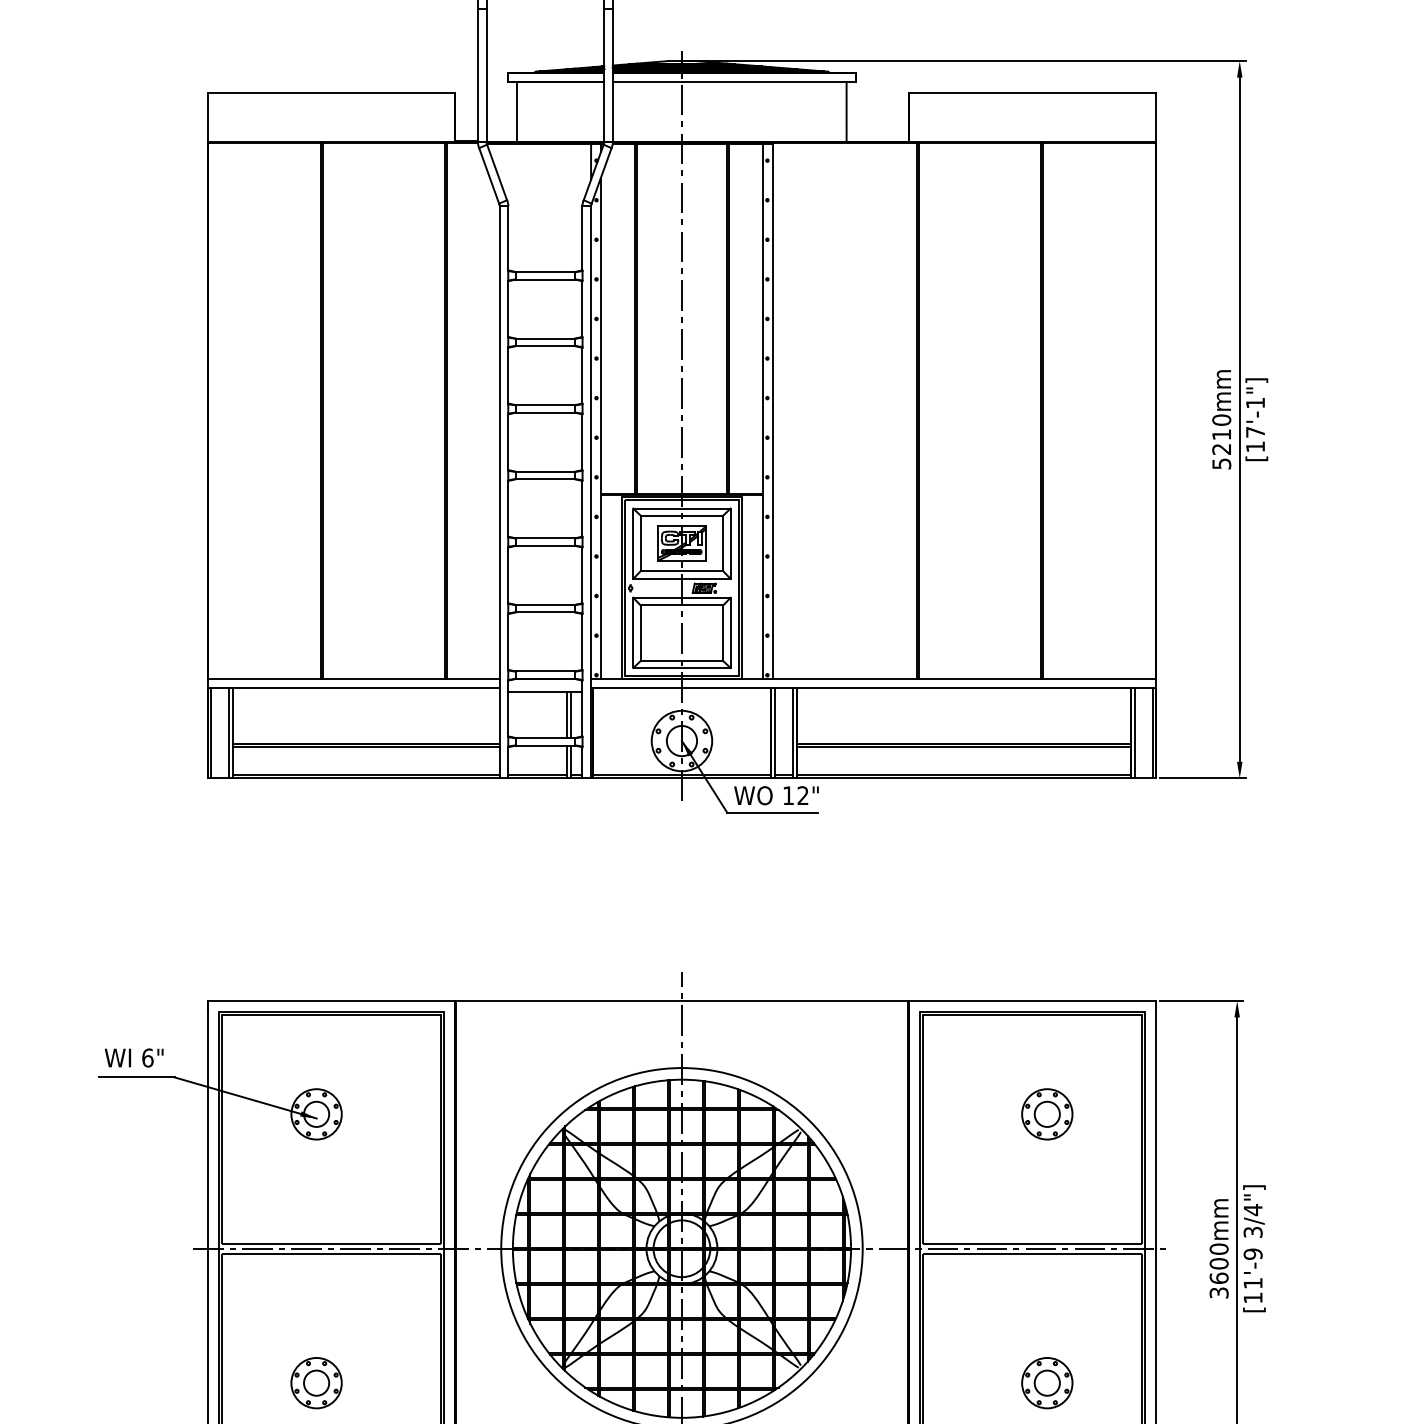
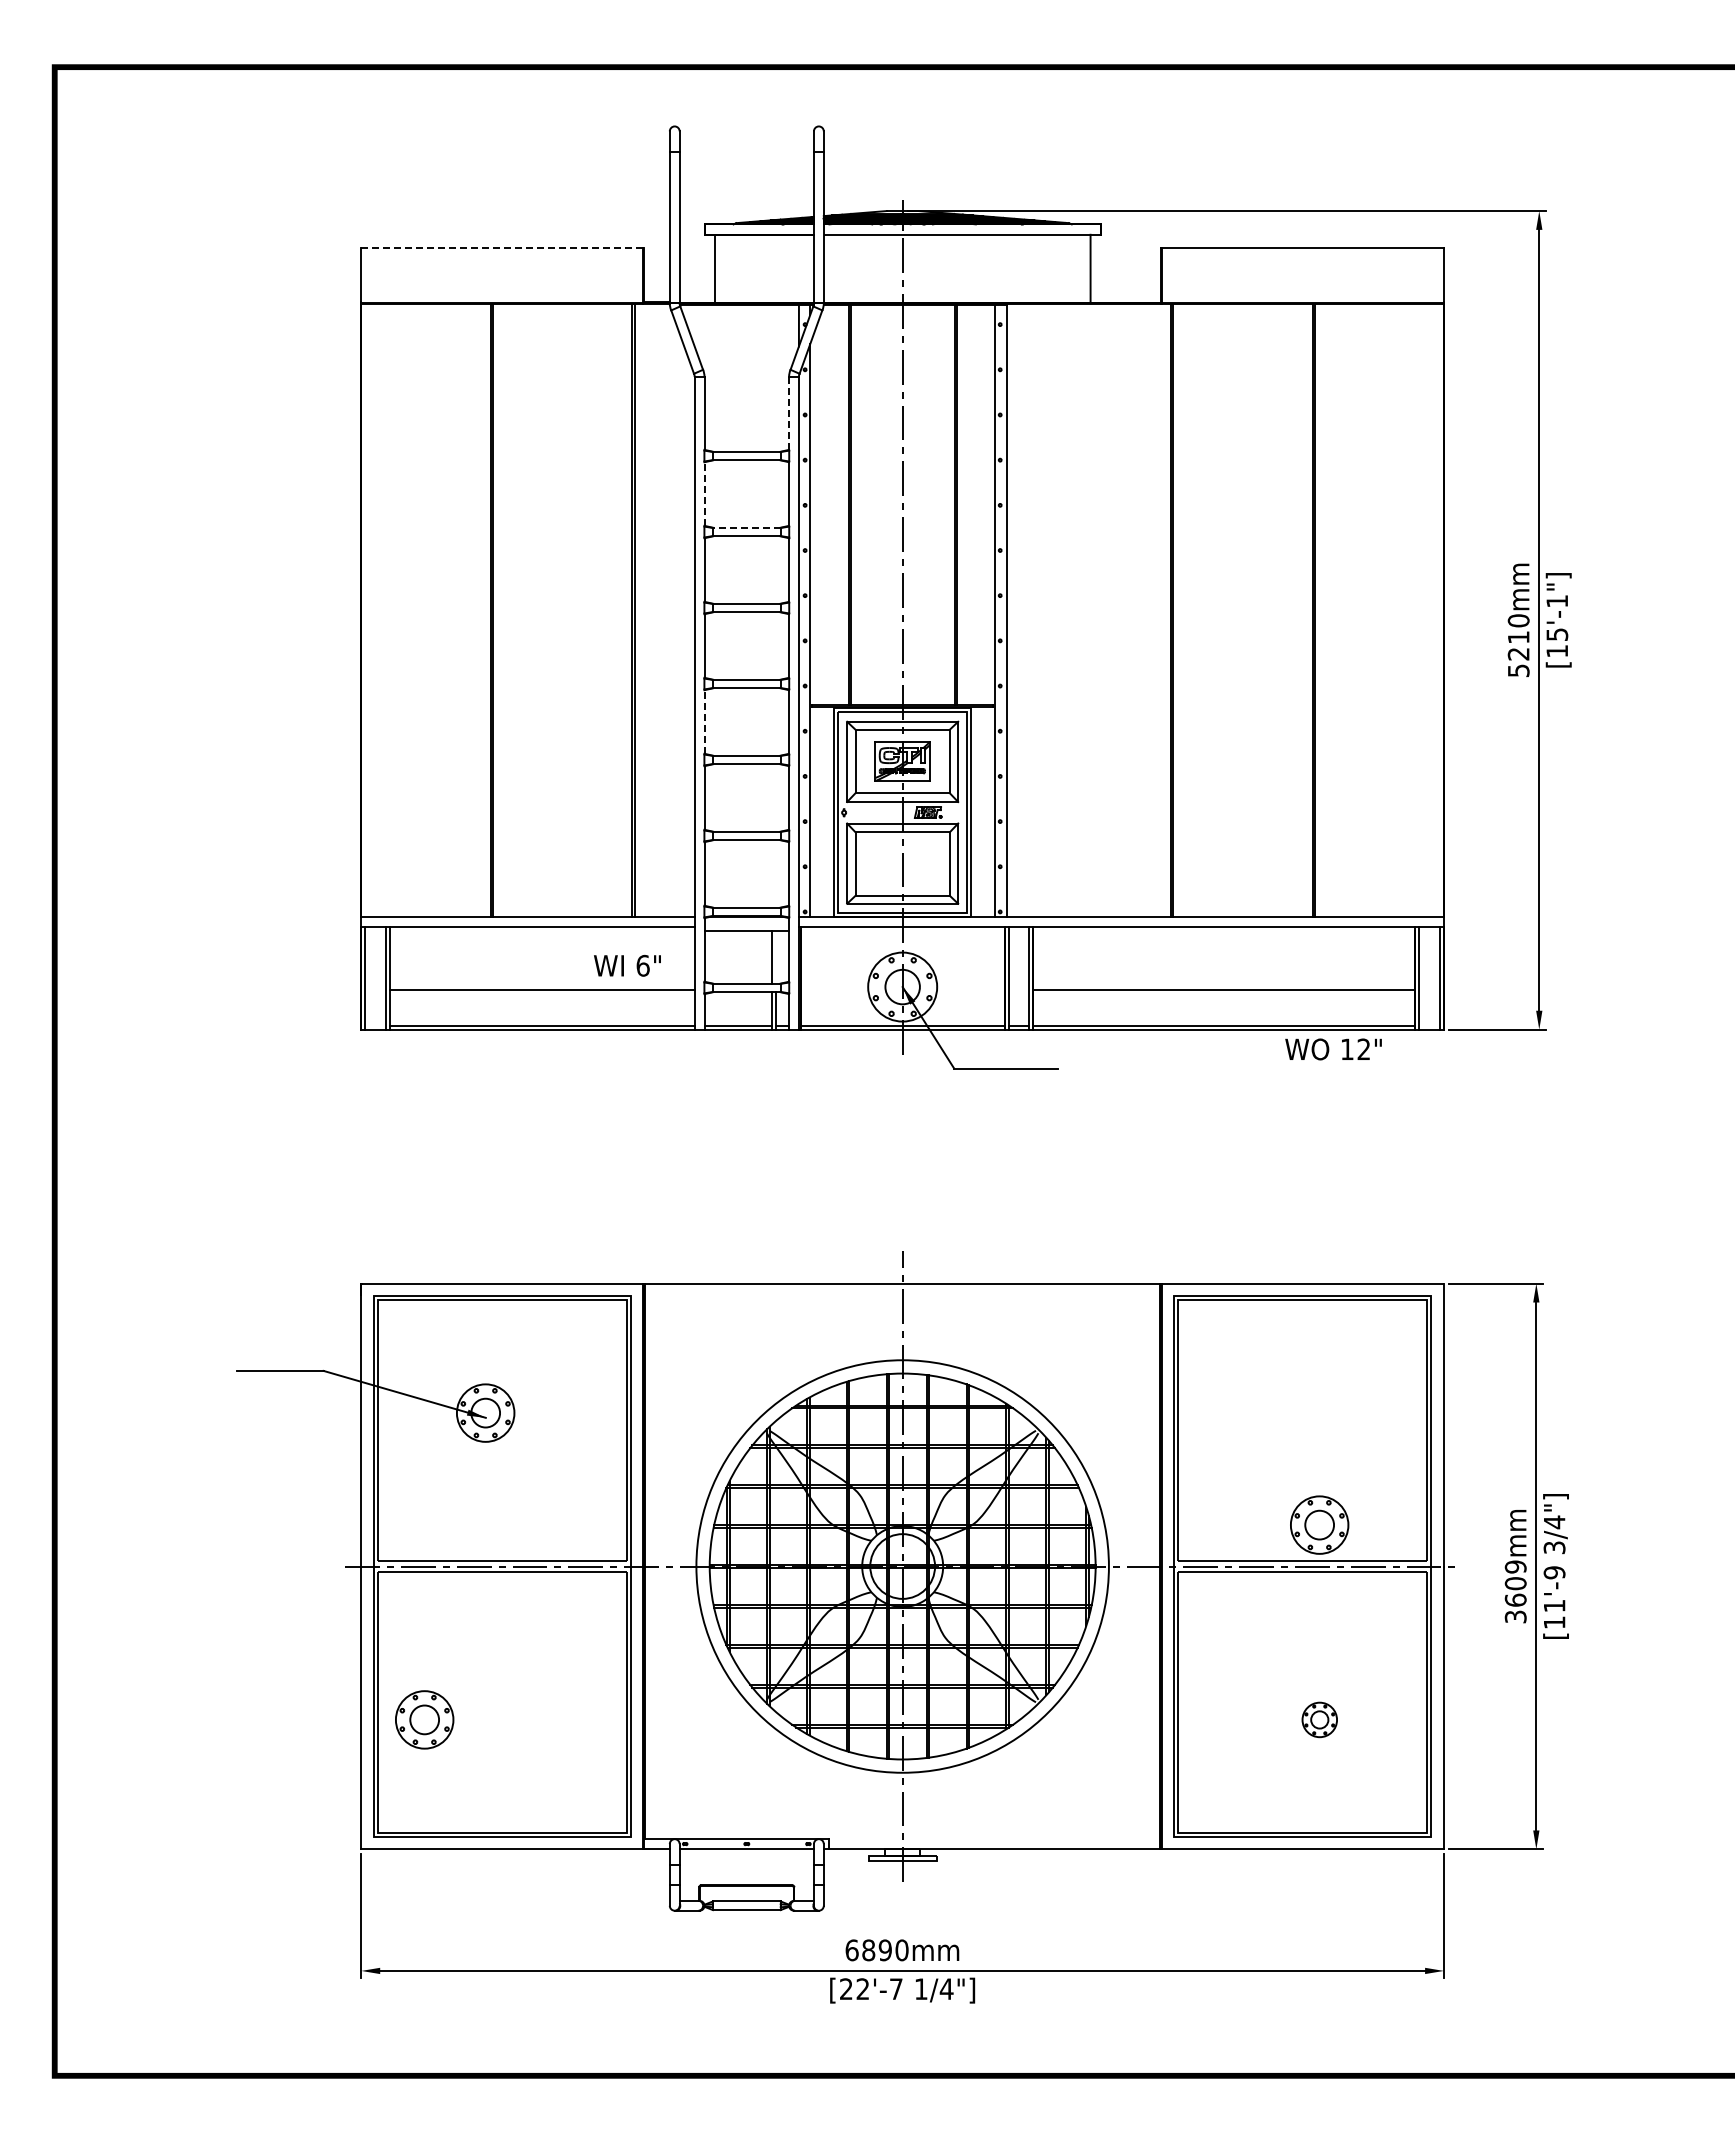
line: (332, 93) -> (503, 248), solid -> dashed
line: (582, 238) -> (789, 413), solid -> dashed
line: (508, 309) -> (704, 494), solid -> dashed
line: (545, 338) -> (746, 527), solid -> dashed
text: (1255, 432) -> (1557, 634), [17'-1"] -> [15'-1"]
line: (508, 509) -> (704, 722), solid -> dashed
line: (571, 715) -> (776, 957), removed
line: (366, 747) -> (542, 994), removed
line: (963, 747) -> (1224, 994), removed
text: (776, 795) -> (1333, 1049), moved
text: (134, 1057) -> (627, 965), moved
part: (1047, 1113) -> (1319, 1524), moved
text: (1218, 1248) -> (1515, 1566), 3600mm -> 3609mm
part: (316, 1382) -> (424, 1719), moved
part: (1047, 1382) -> (1319, 1719), size x0.6

